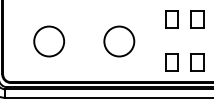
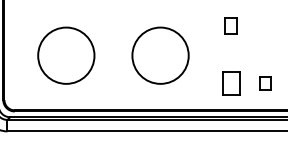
part: (172, 19) -> (231, 26), size x0.7
part: (197, 19) -> (265, 26), removed
circle: (49, 41) -> (66, 55), size x1.4
circle: (119, 41) -> (160, 55), size x1.4
part: (197, 62) -> (265, 83), size x0.6

